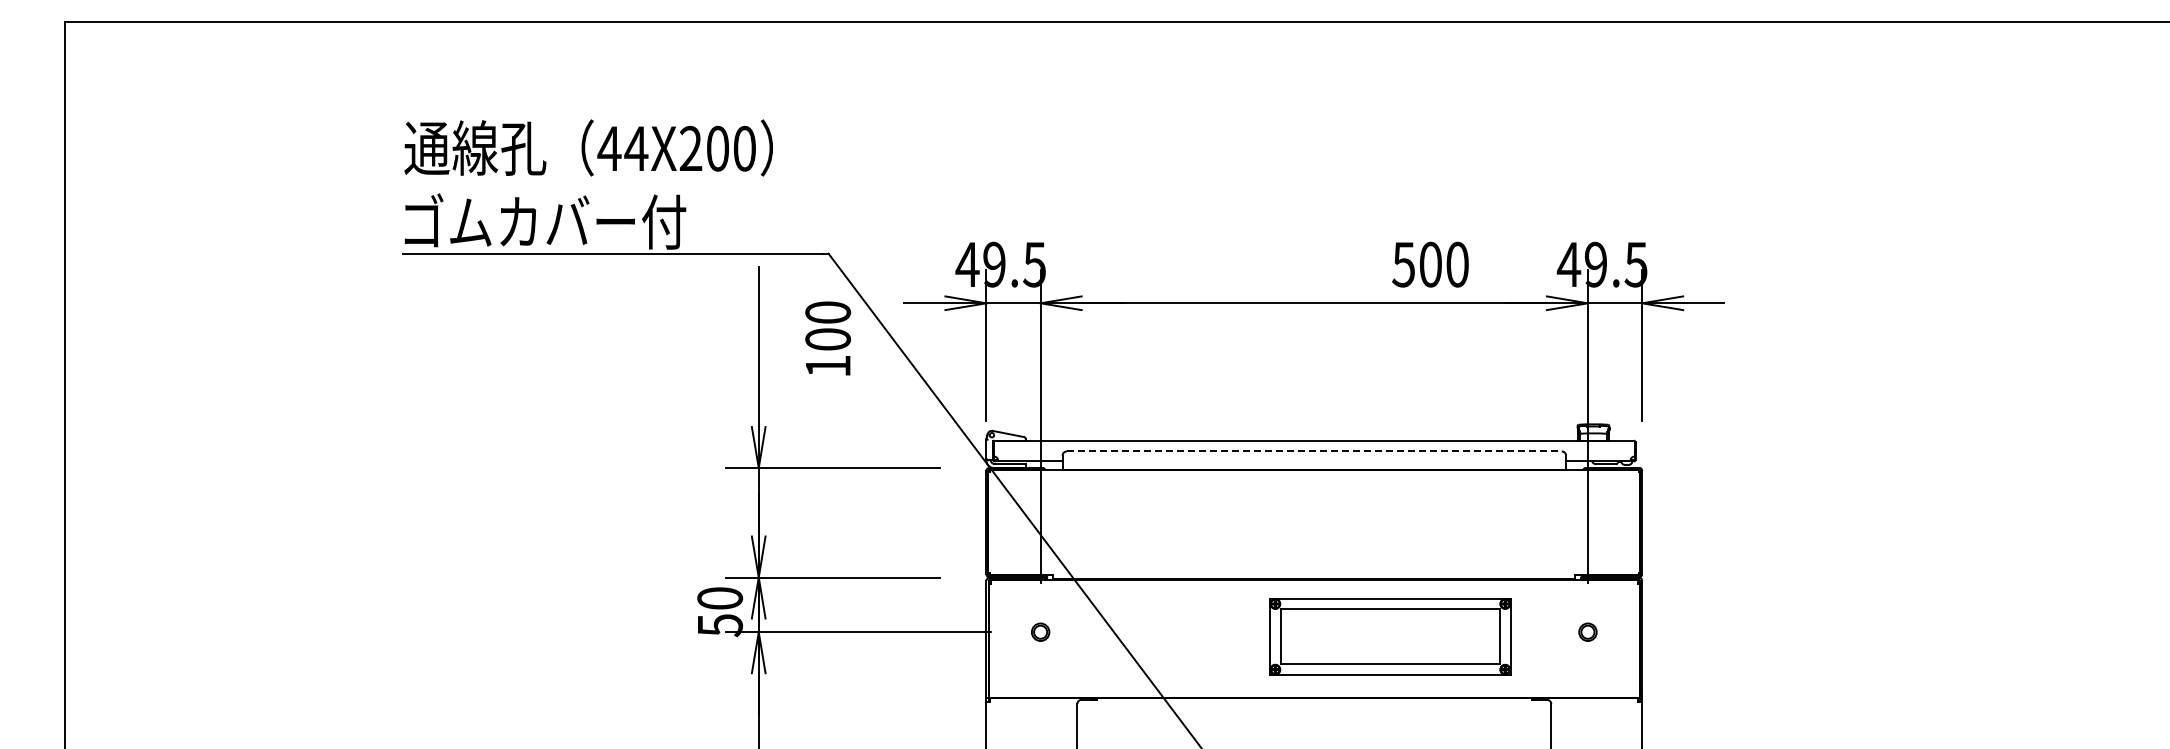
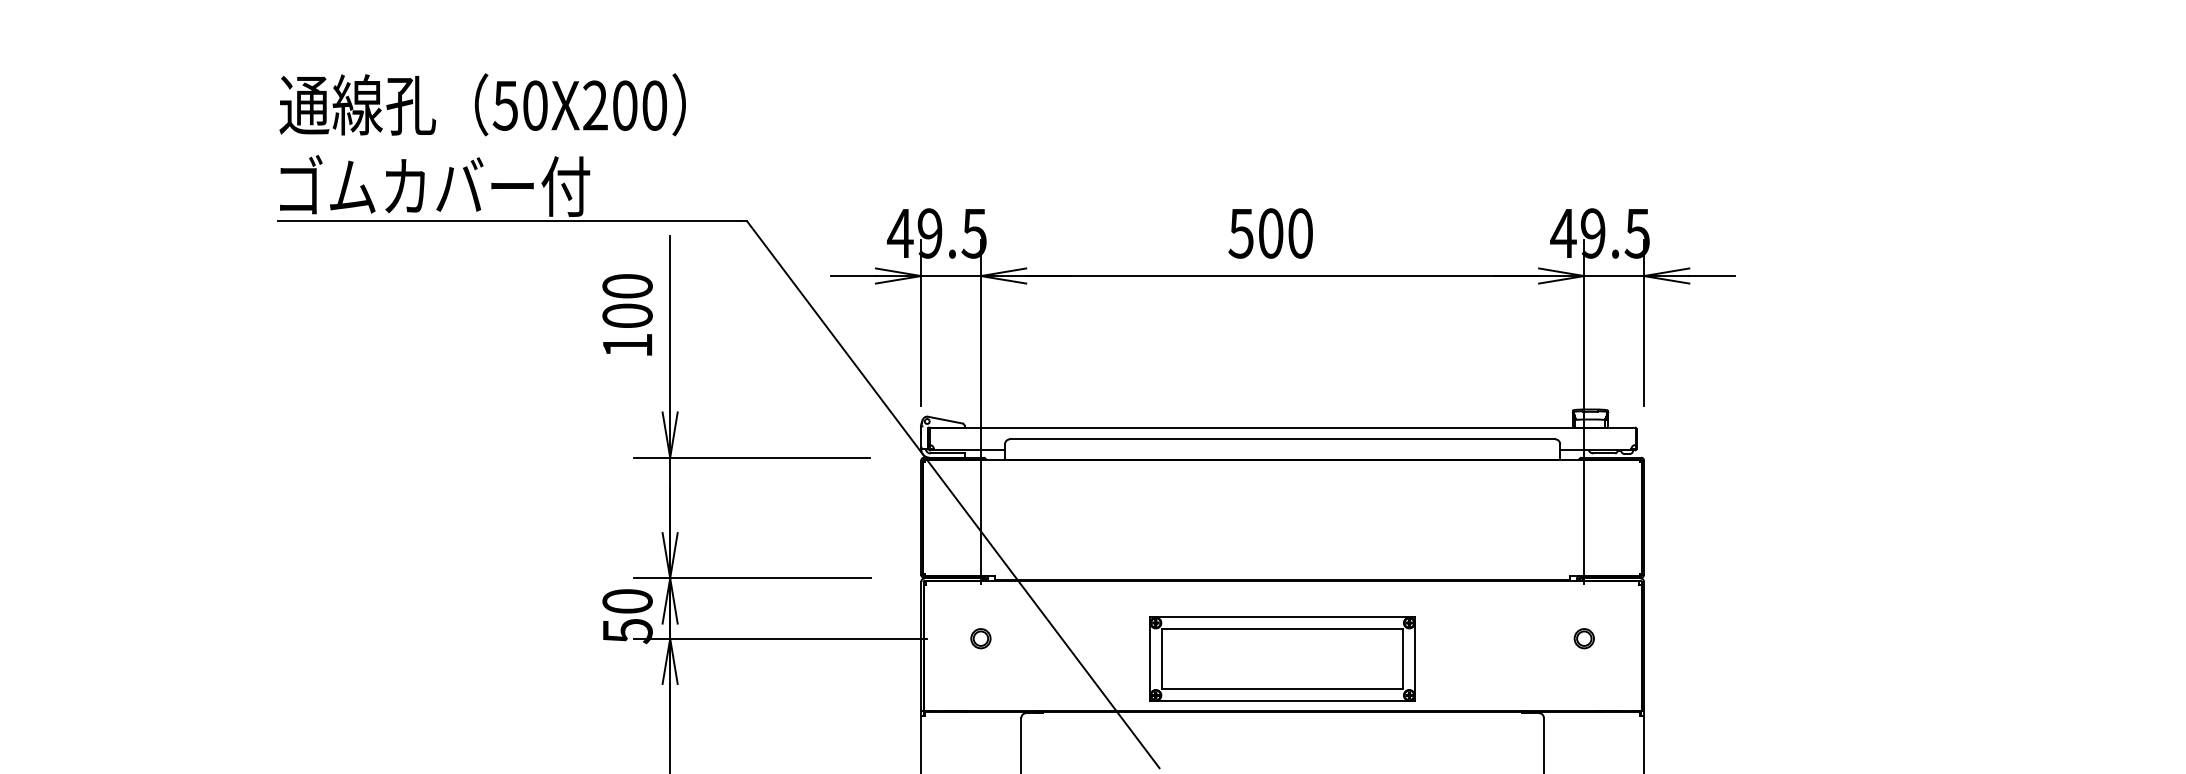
text: (622, 148) -> (519, 105), 44X200 -> 50X200
text: (1430, 264) -> (1270, 233), moved
text: (828, 338) -> (628, 314), moved
line: (1314, 451) -> (1282, 439), dashed -> solid
part: (1390, 636) -> (1282, 658), moved

